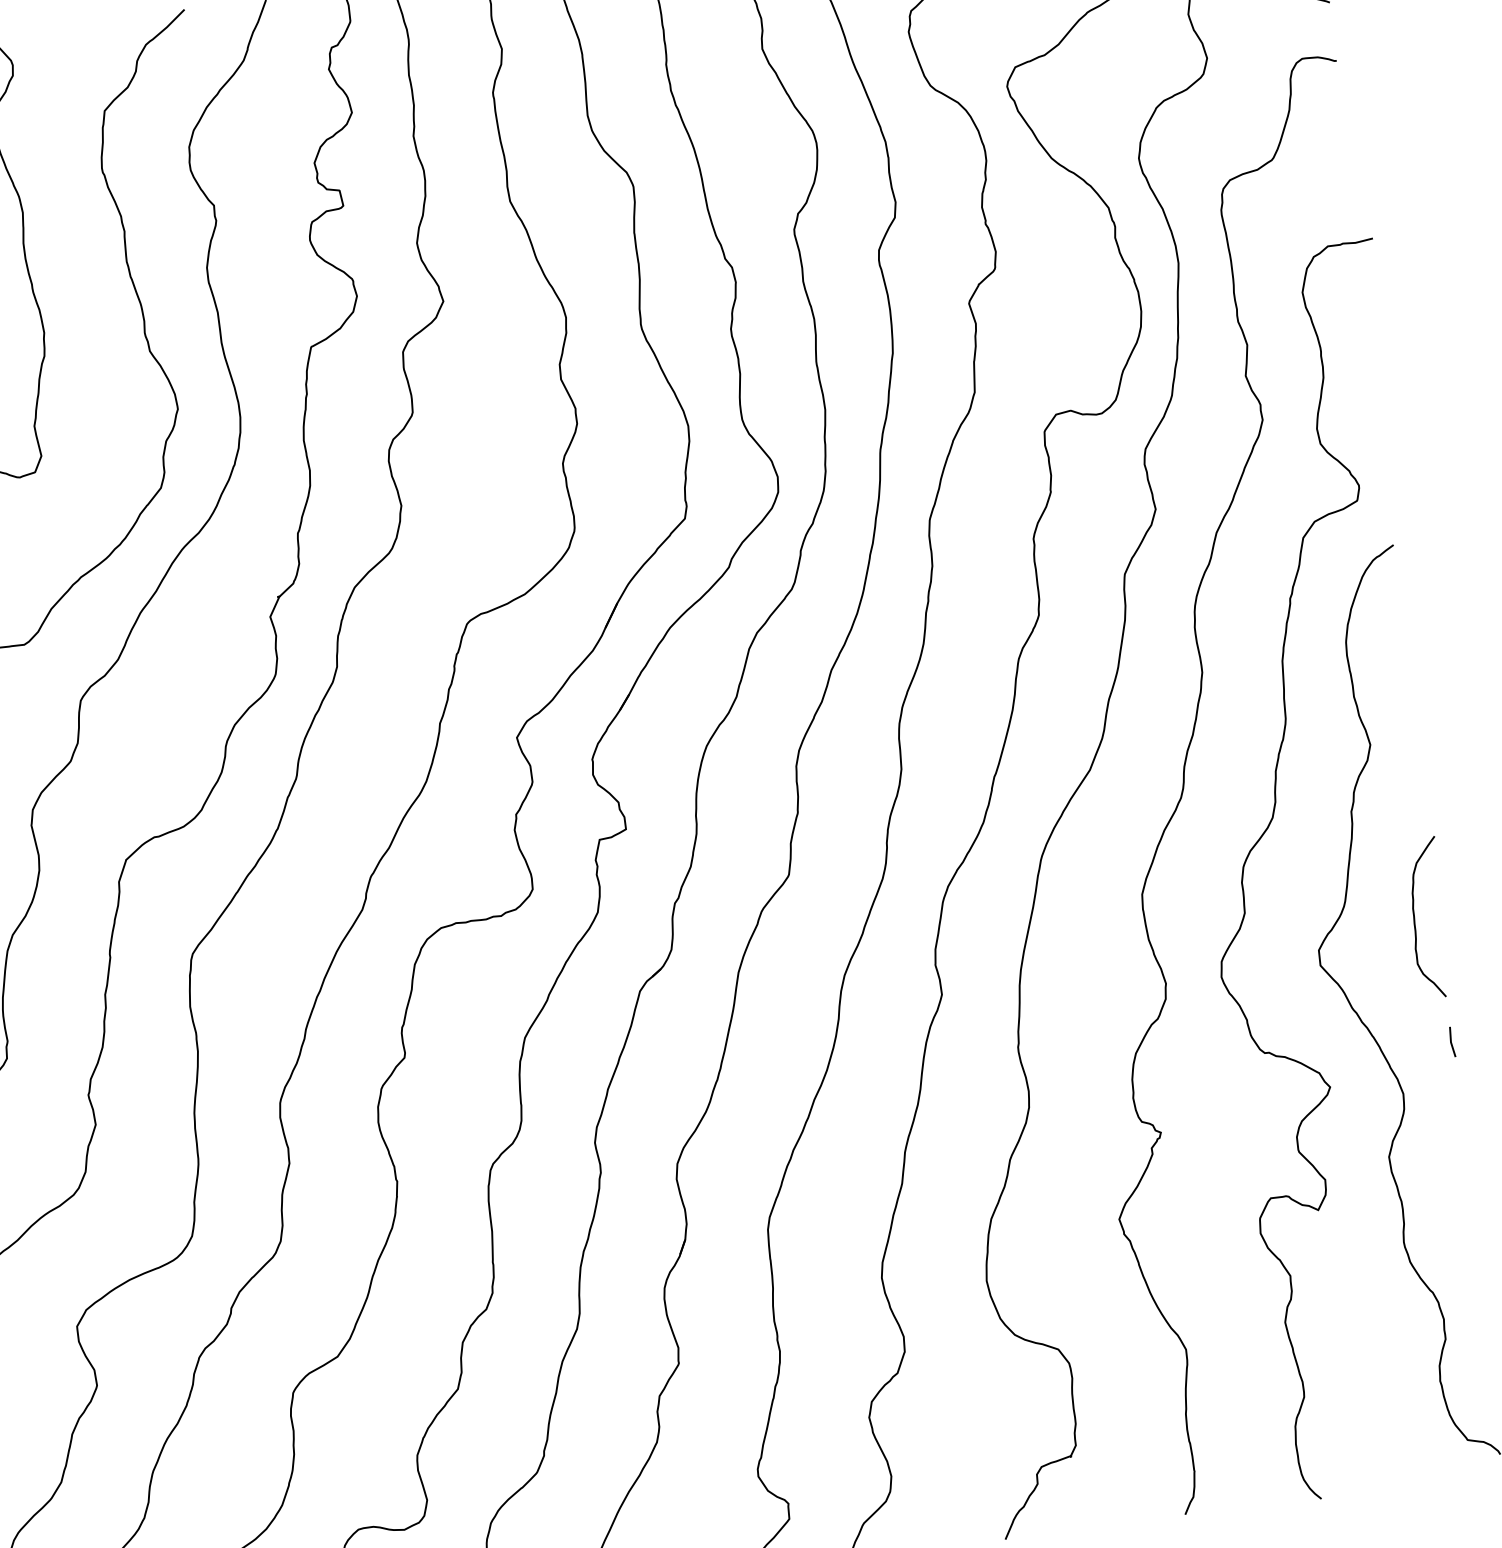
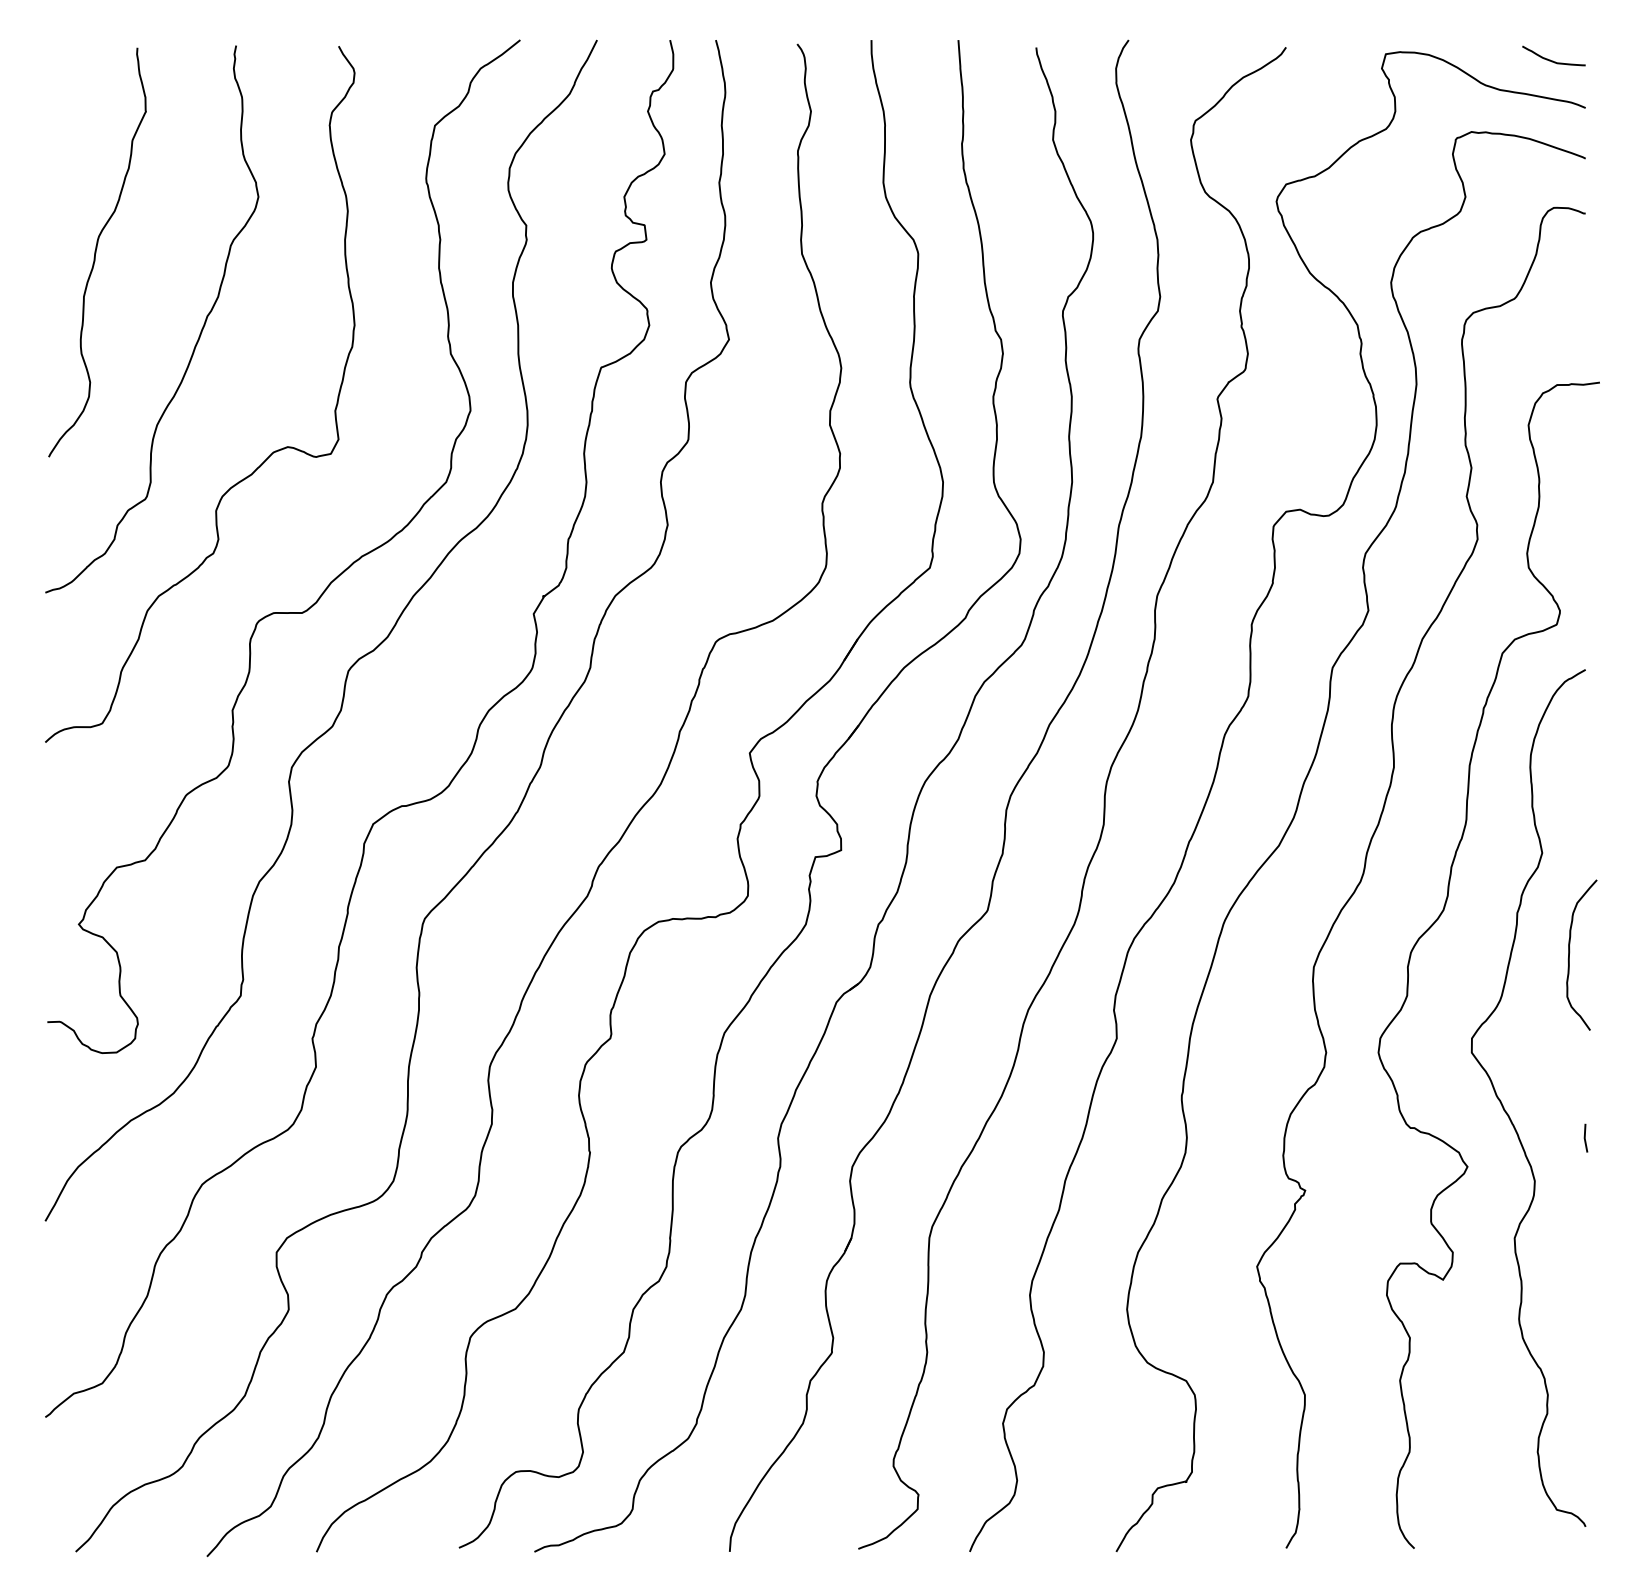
curve: (1415, 916) -> (1570, 952), moved

